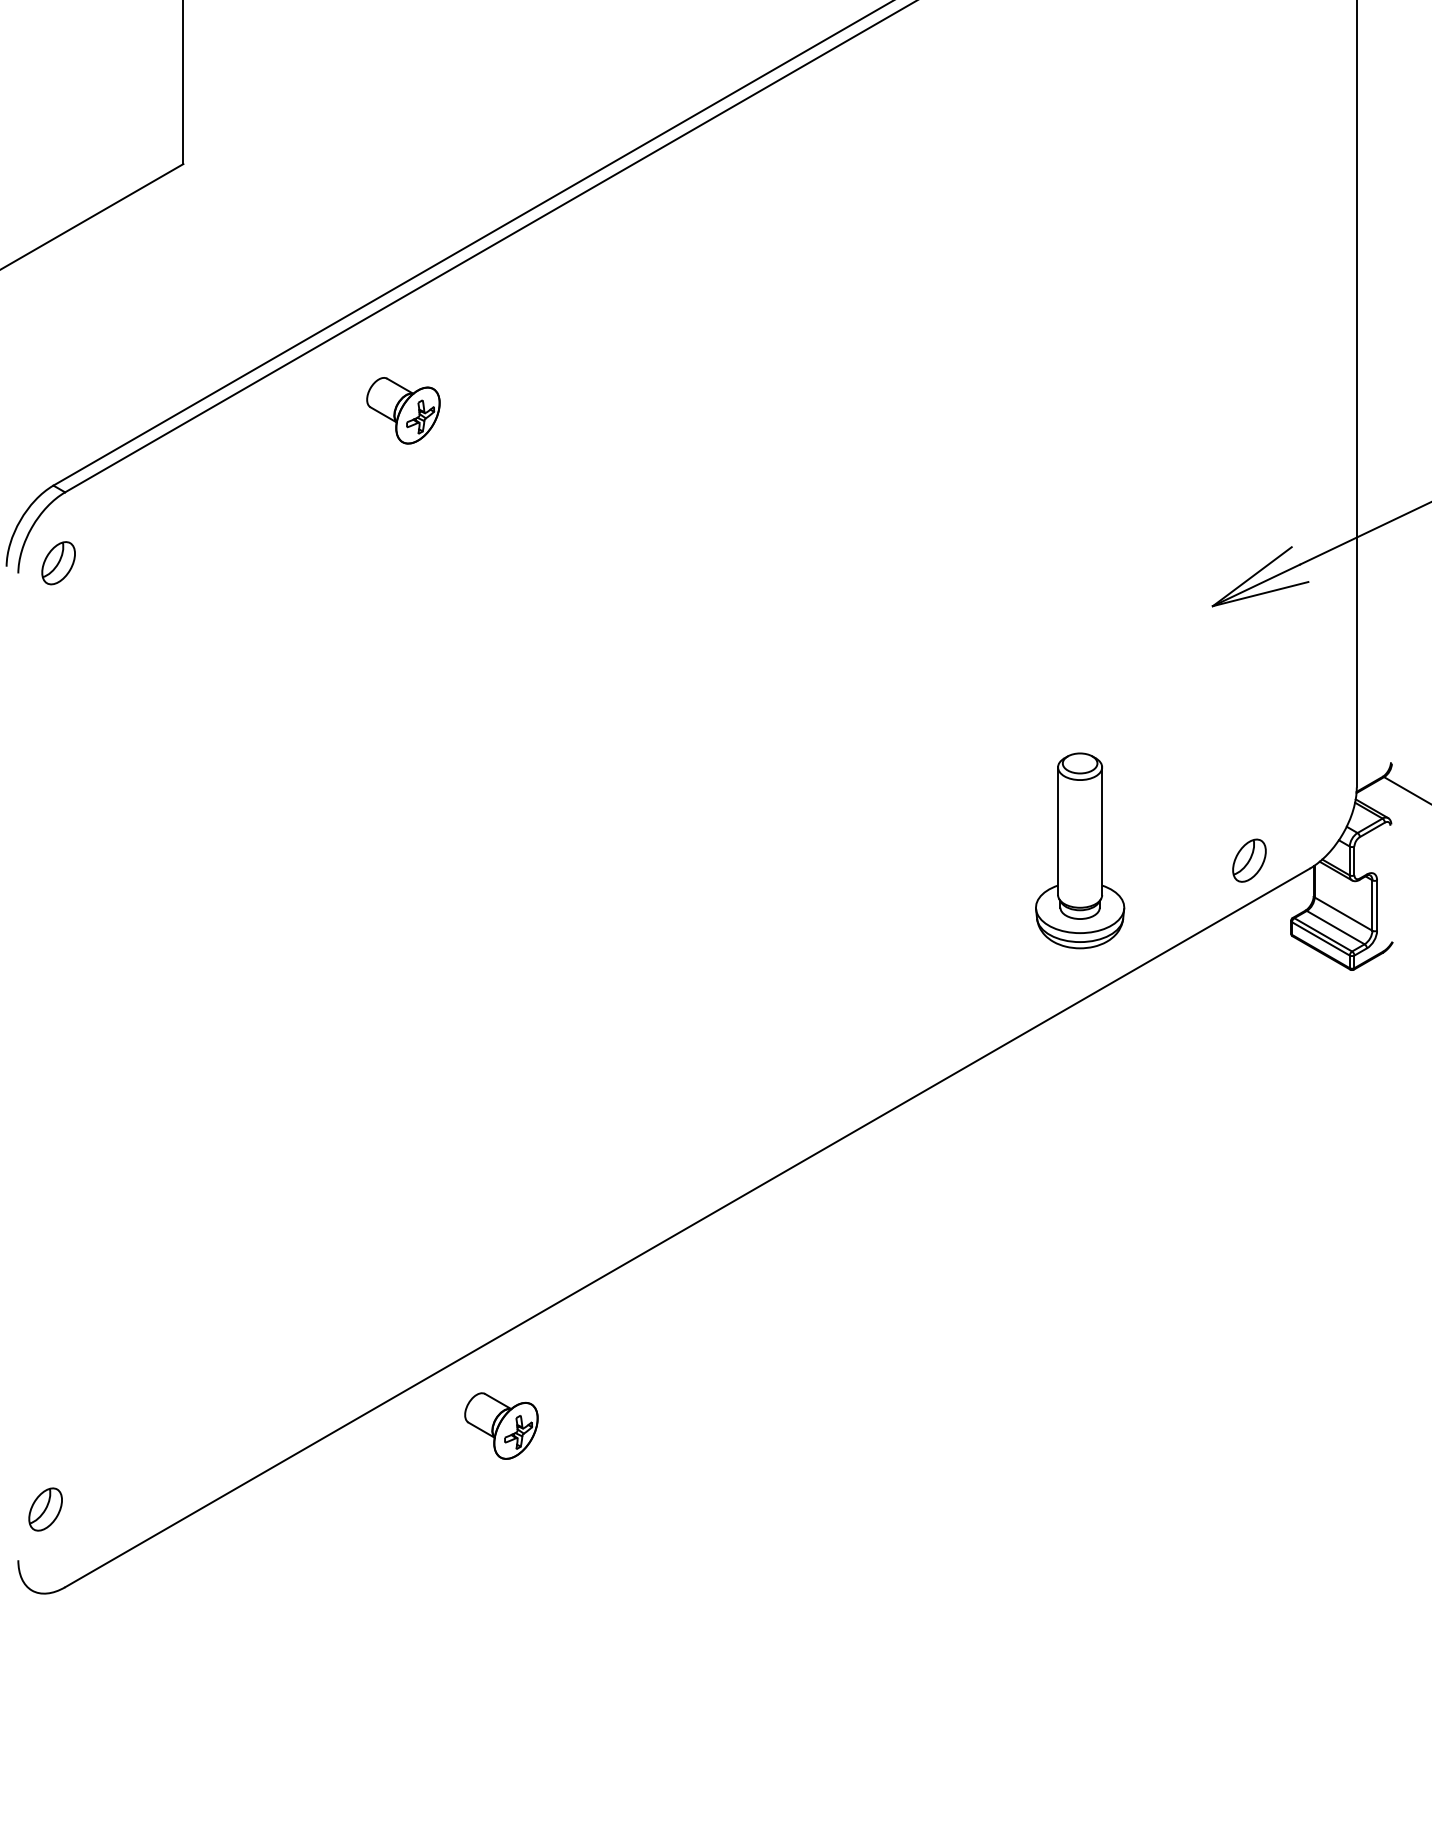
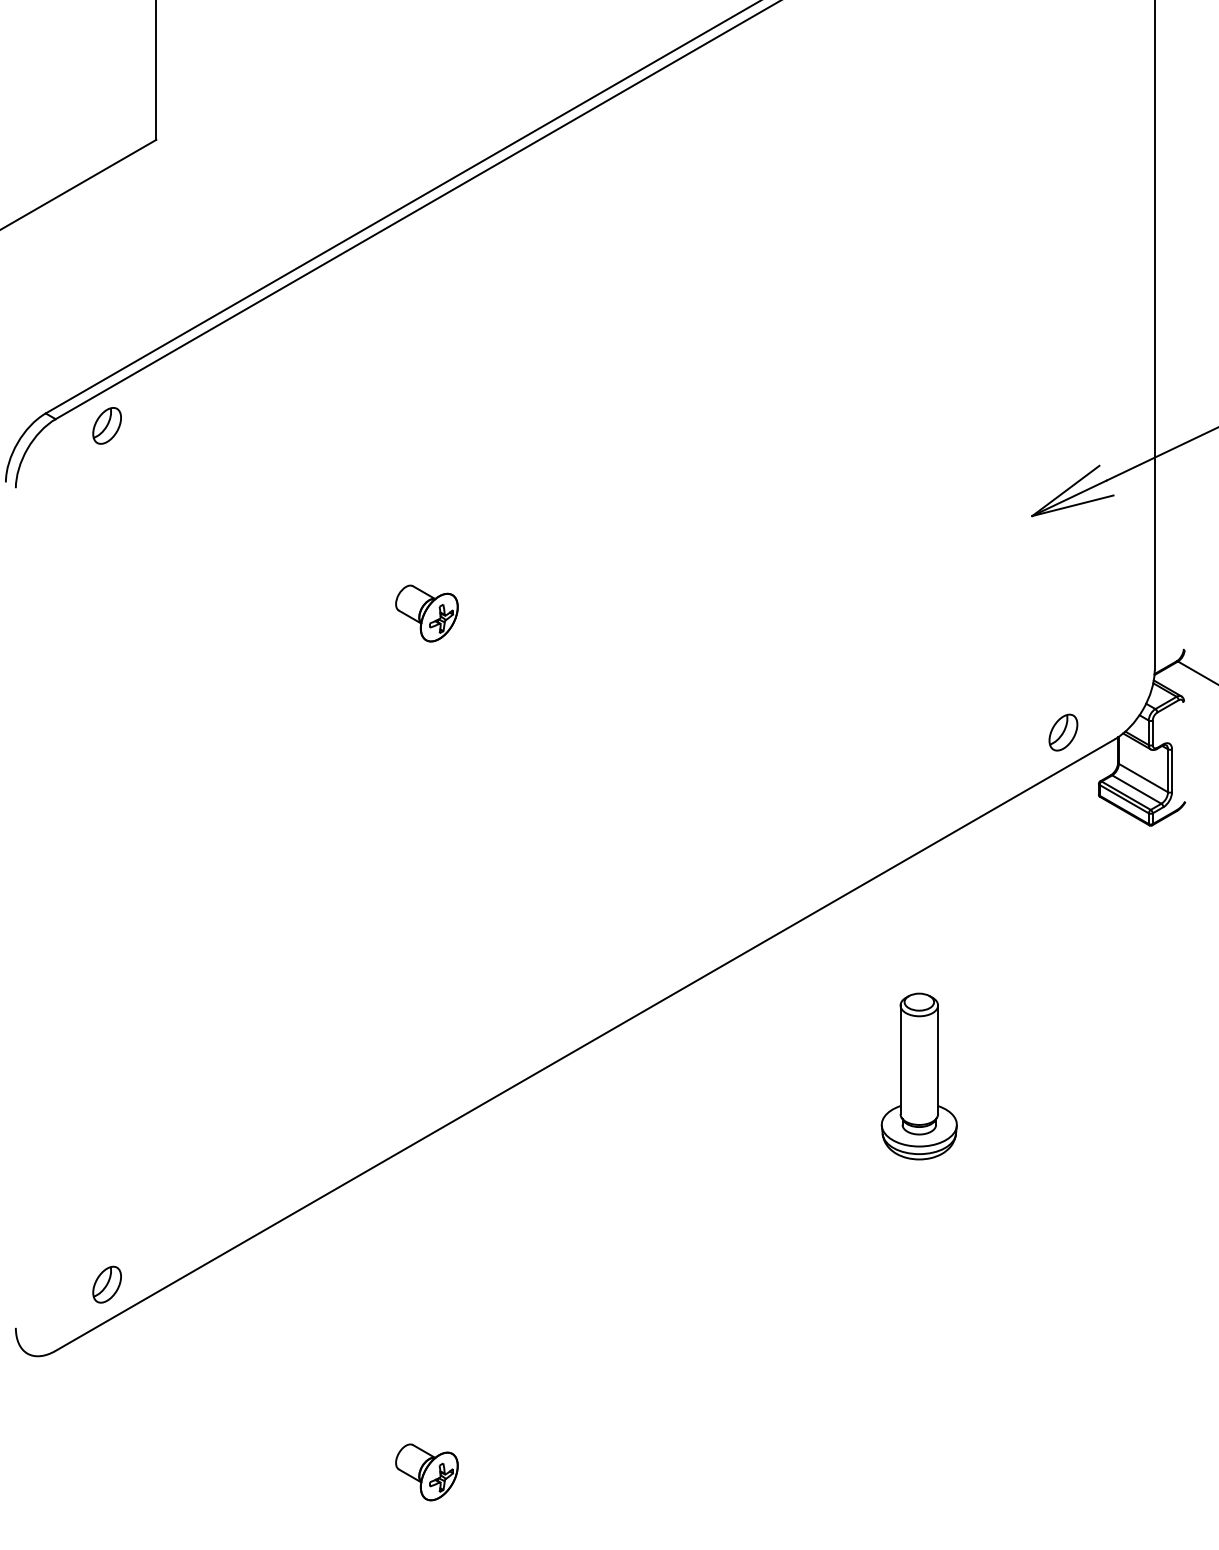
part: (403, 410) -> (426, 613), moved
part: (58, 563) -> (107, 426), moved
part: (1080, 850) -> (919, 1076), moved
part: (501, 1425) -> (426, 1471), moved
part: (45, 1509) -> (107, 1284), moved

